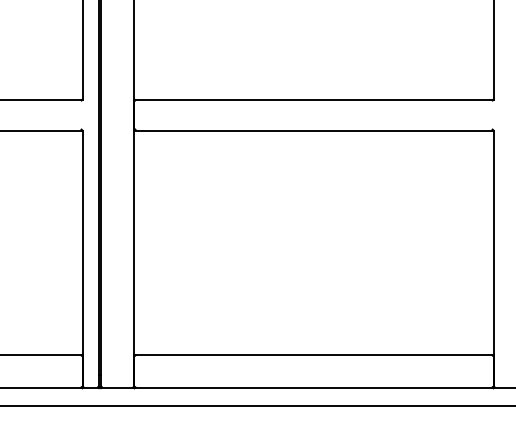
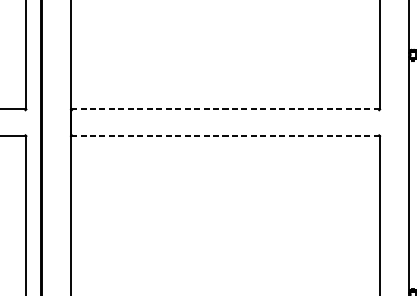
line: (314, 99) -> (225, 109), solid -> dashed
line: (314, 130) -> (225, 136), solid -> dashed

